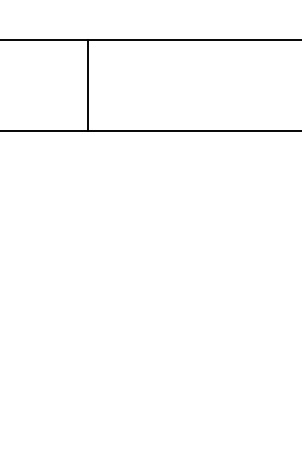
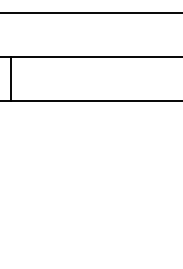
line: (88, 84) -> (10, 78), moved

